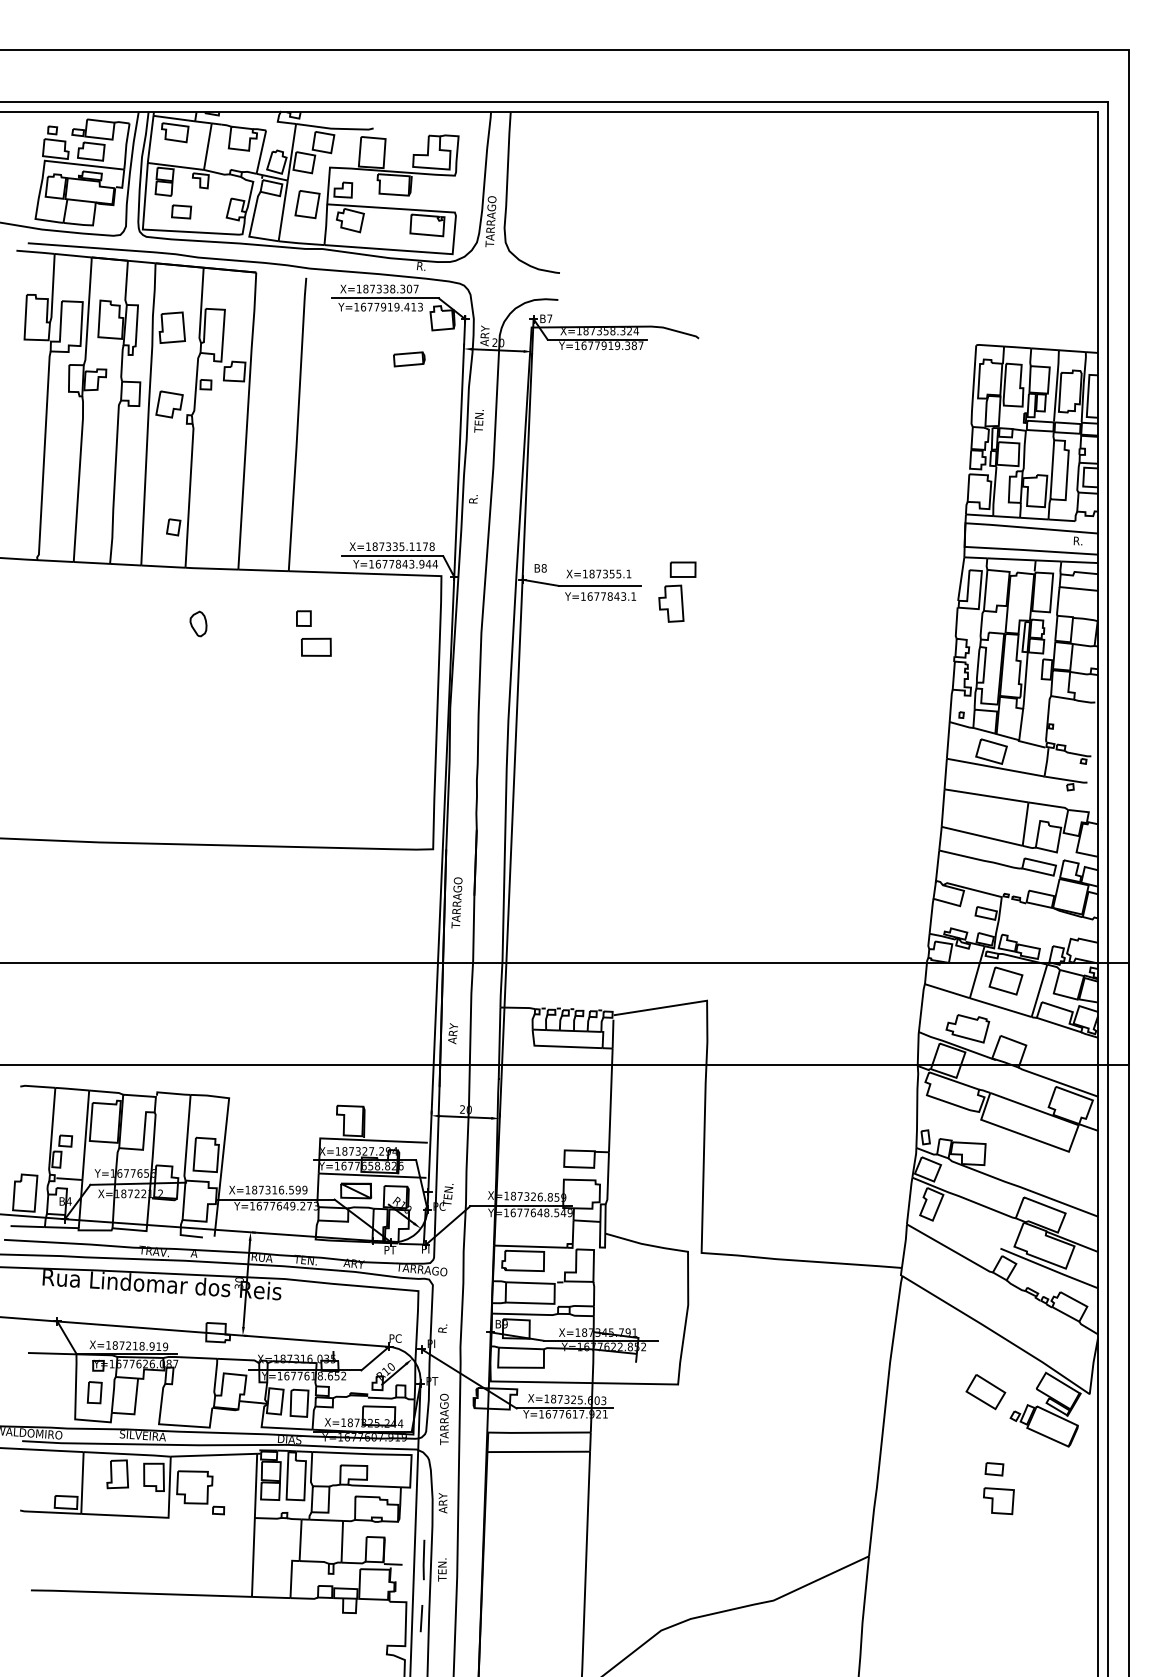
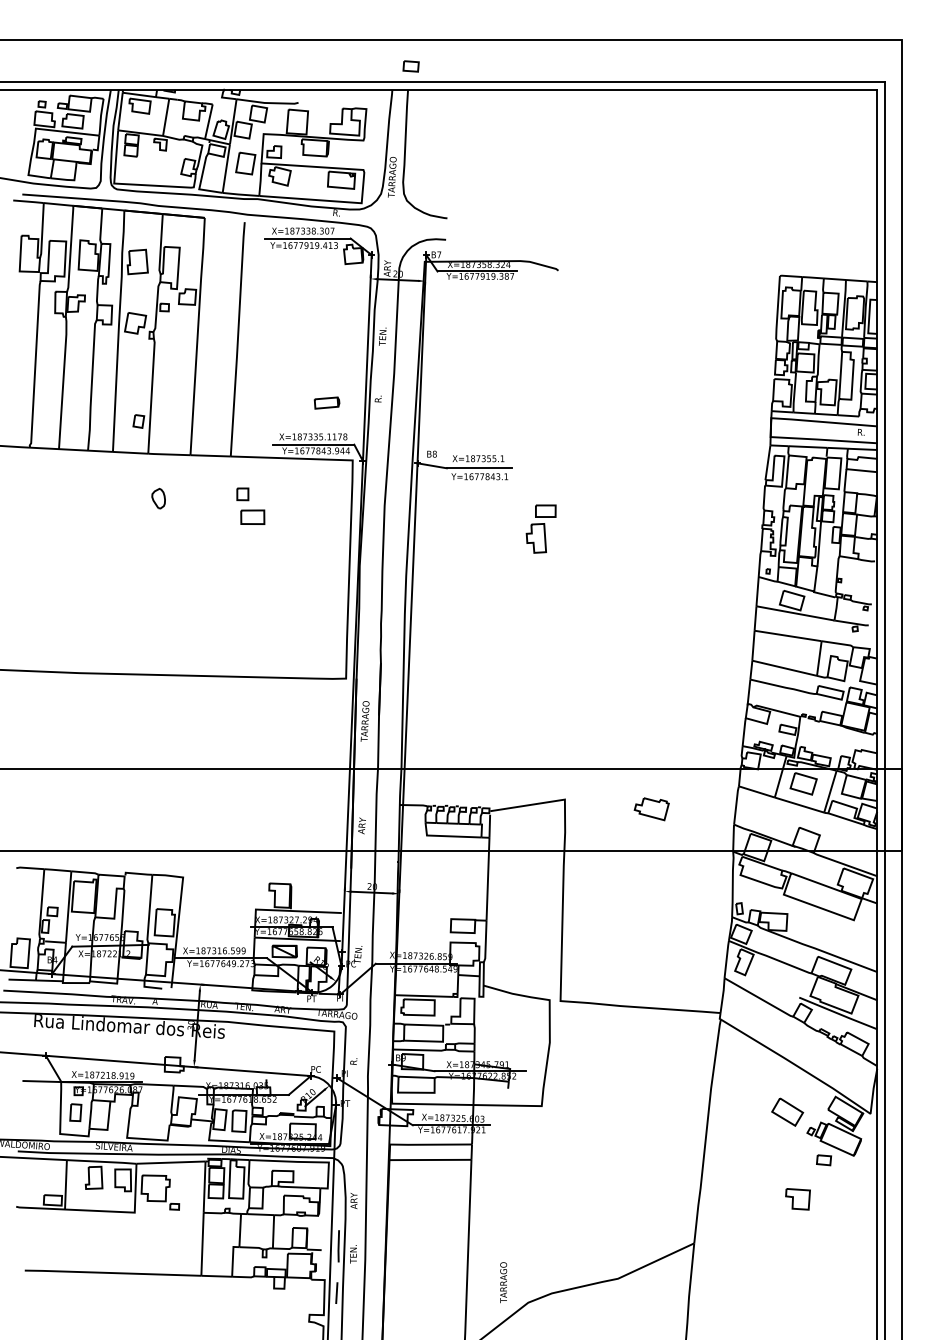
part: (181, 211) -> (411, 66), moved
part: (409, 359) -> (327, 403), moved
part: (677, 591) -> (541, 528), moved
part: (967, 1028) -> (651, 808), moved
text: (444, 1419) -> (503, 1282), moved
part: (994, 1469) -> (824, 1160), moved

